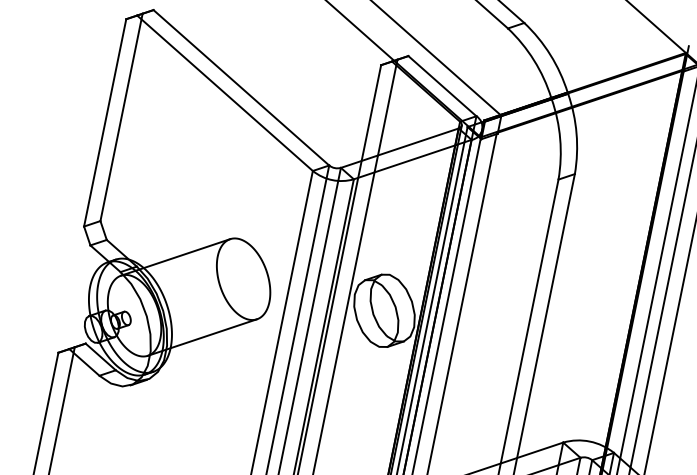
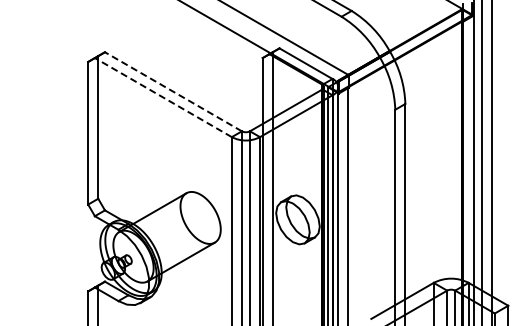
line: (241, 87) -> (173, 91), solid -> dashed
line: (223, 92) -> (162, 97), solid -> dashed

